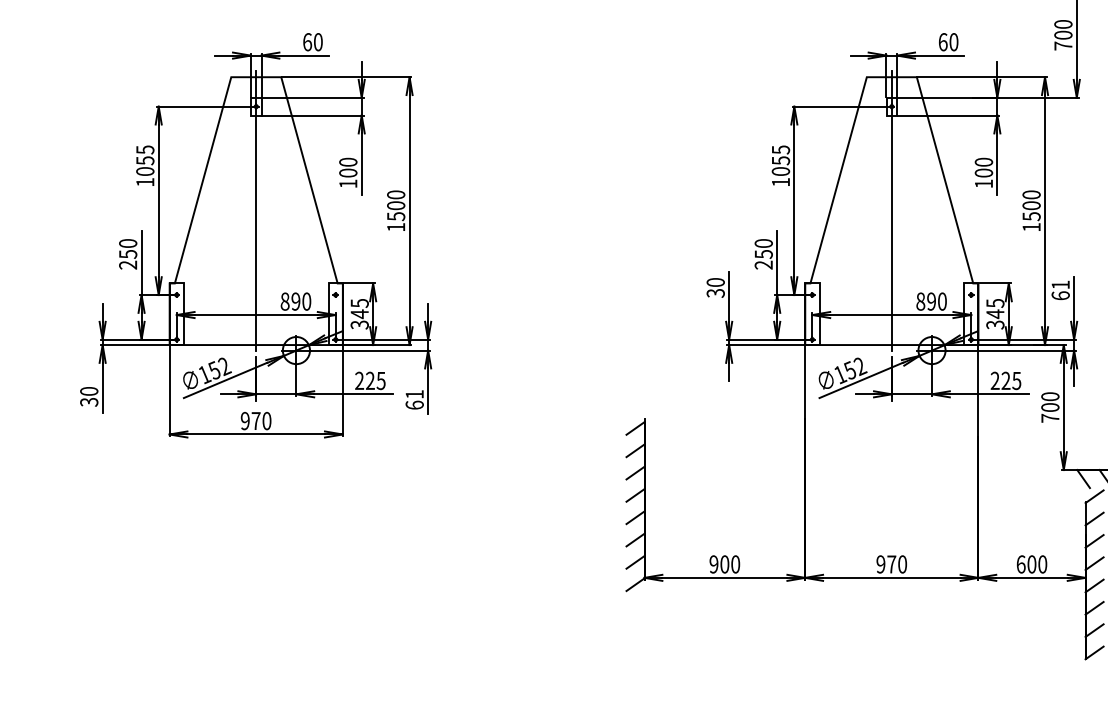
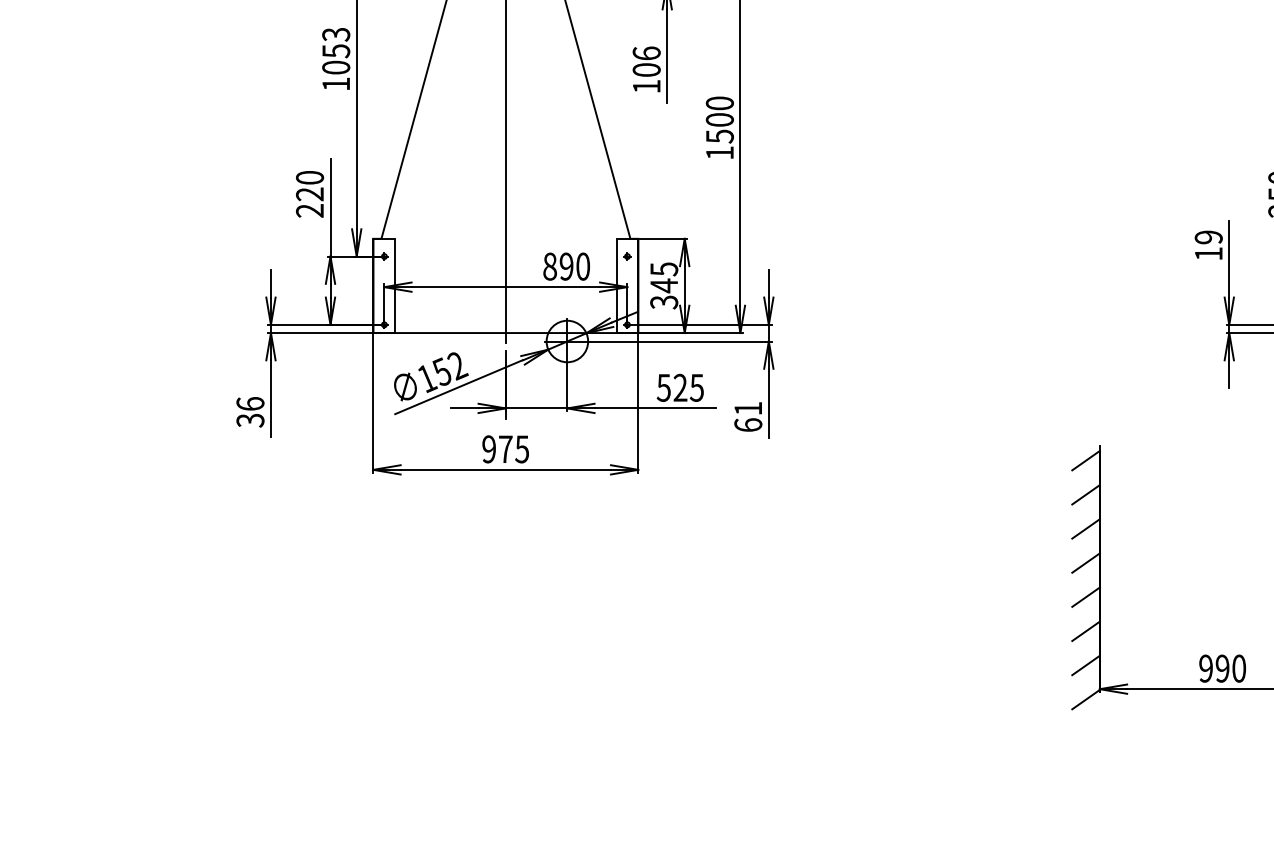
text: (144, 149) -> (334, 33), 1055 -> 1053
text: (348, 161) -> (647, 52), 100 -> 106
text: (128, 253) -> (310, 193), 250 -> 220
text: (715, 287) -> (1208, 245), 30 -> 19
text: (359, 380) -> (663, 387), 225 -> 525
text: (89, 390) -> (250, 402), 30 -> 36
text: (266, 420) -> (521, 448), 970 -> 975
text: (724, 564) -> (1222, 668), 900 -> 990

